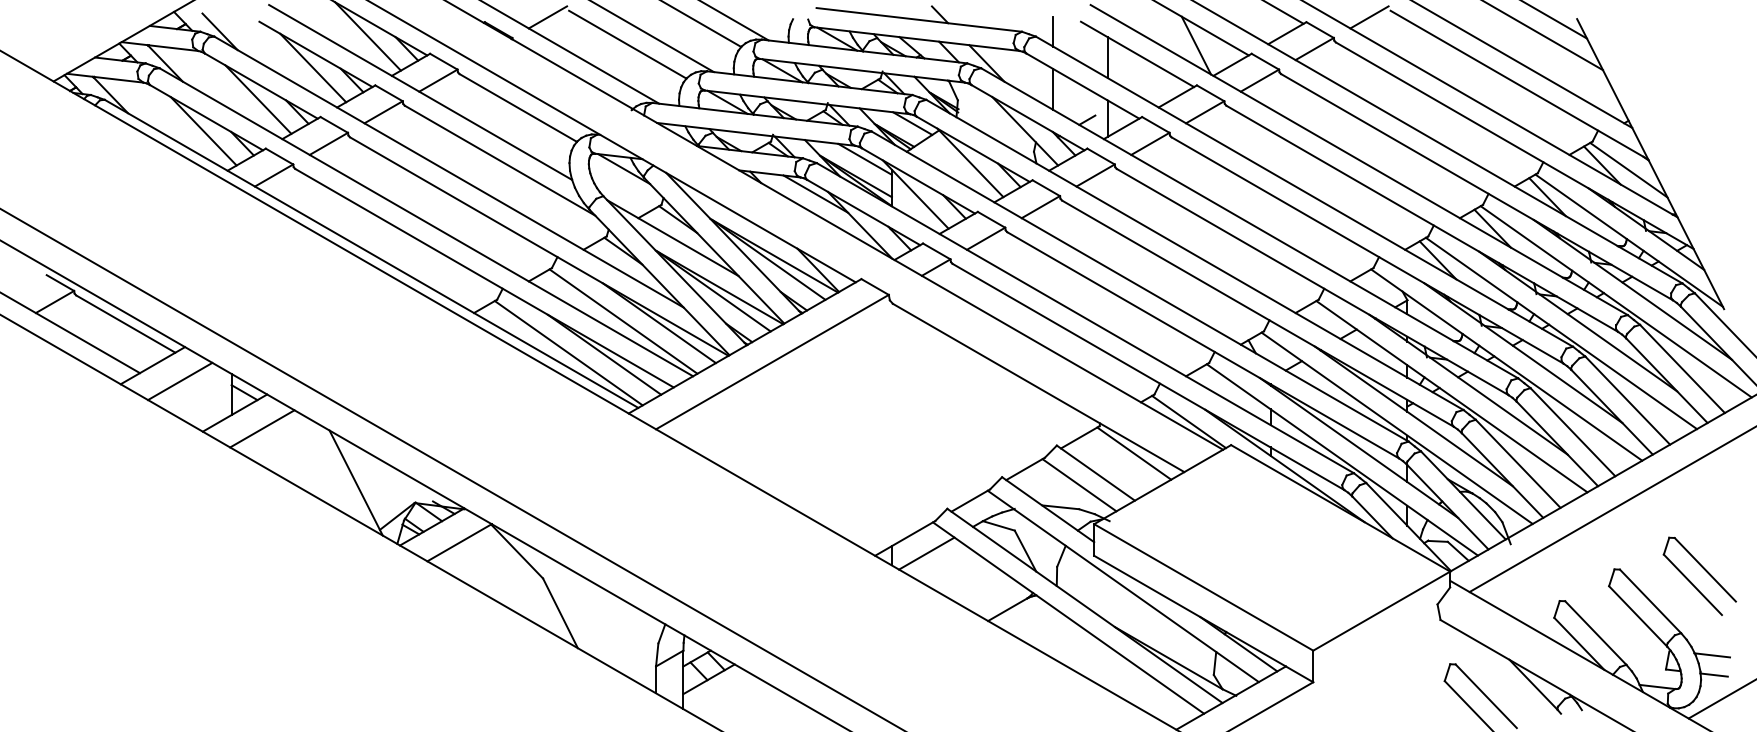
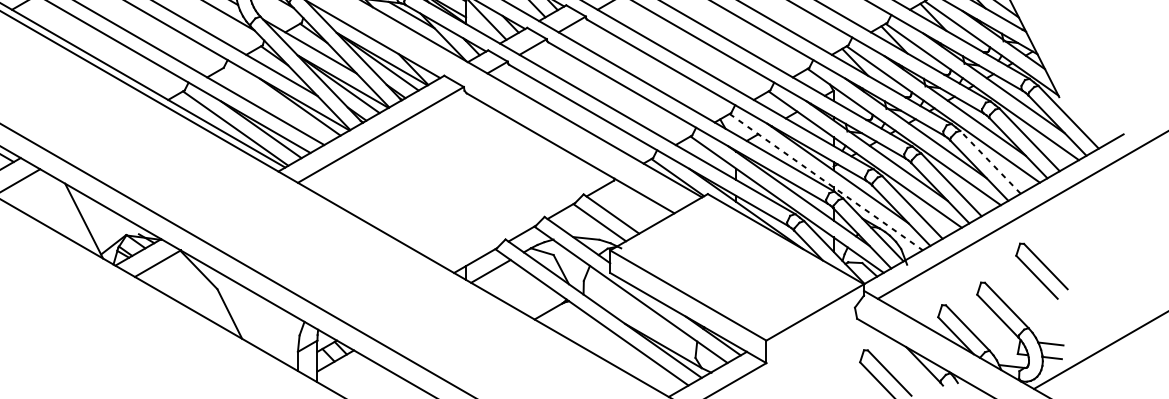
line: (623, 321) -> (274, 105), removed
line: (1627, 400) -> (990, 162), solid -> dashed
line: (1397, 428) -> (826, 182), solid -> dashed
line: (1134, 453) -> (638, 200), removed
part: (1704, 570) -> (1045, 267), moved

